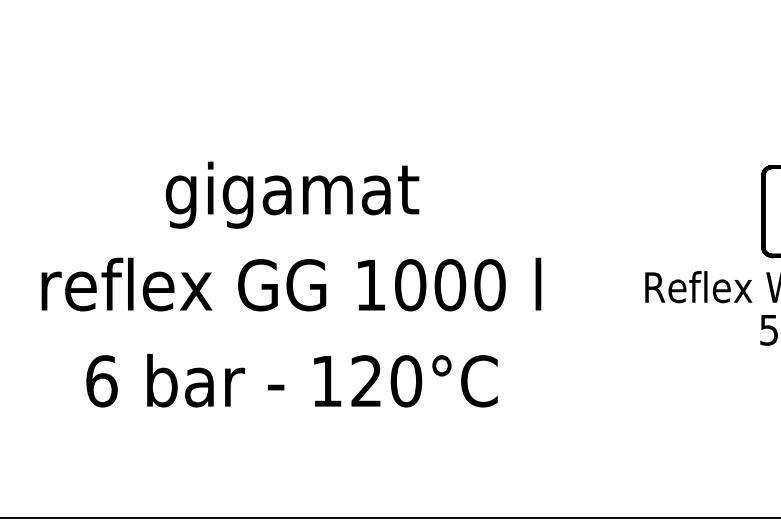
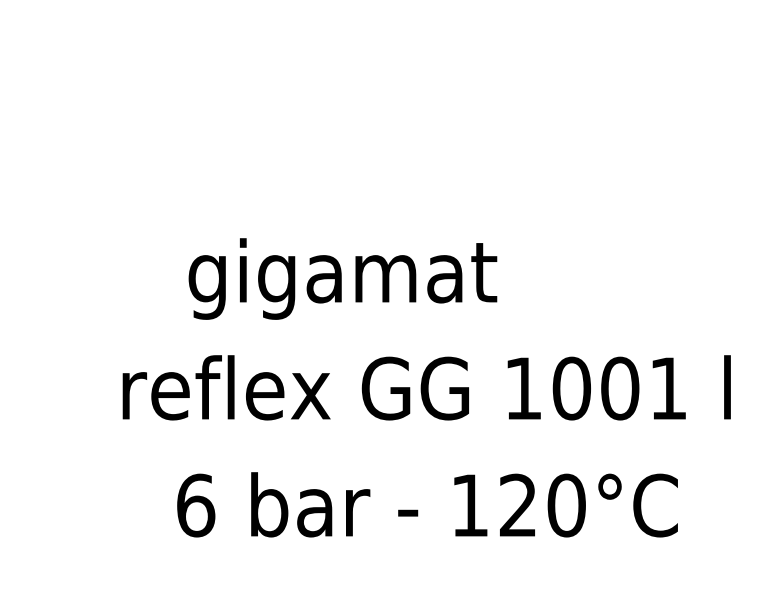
text: (292, 194) -> (342, 278), moved
text: (489, 285) -> (667, 388), 1000 -> 1001

